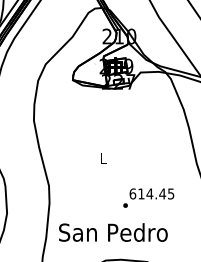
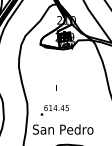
text: (148, 198) -> (54, 110), moved

